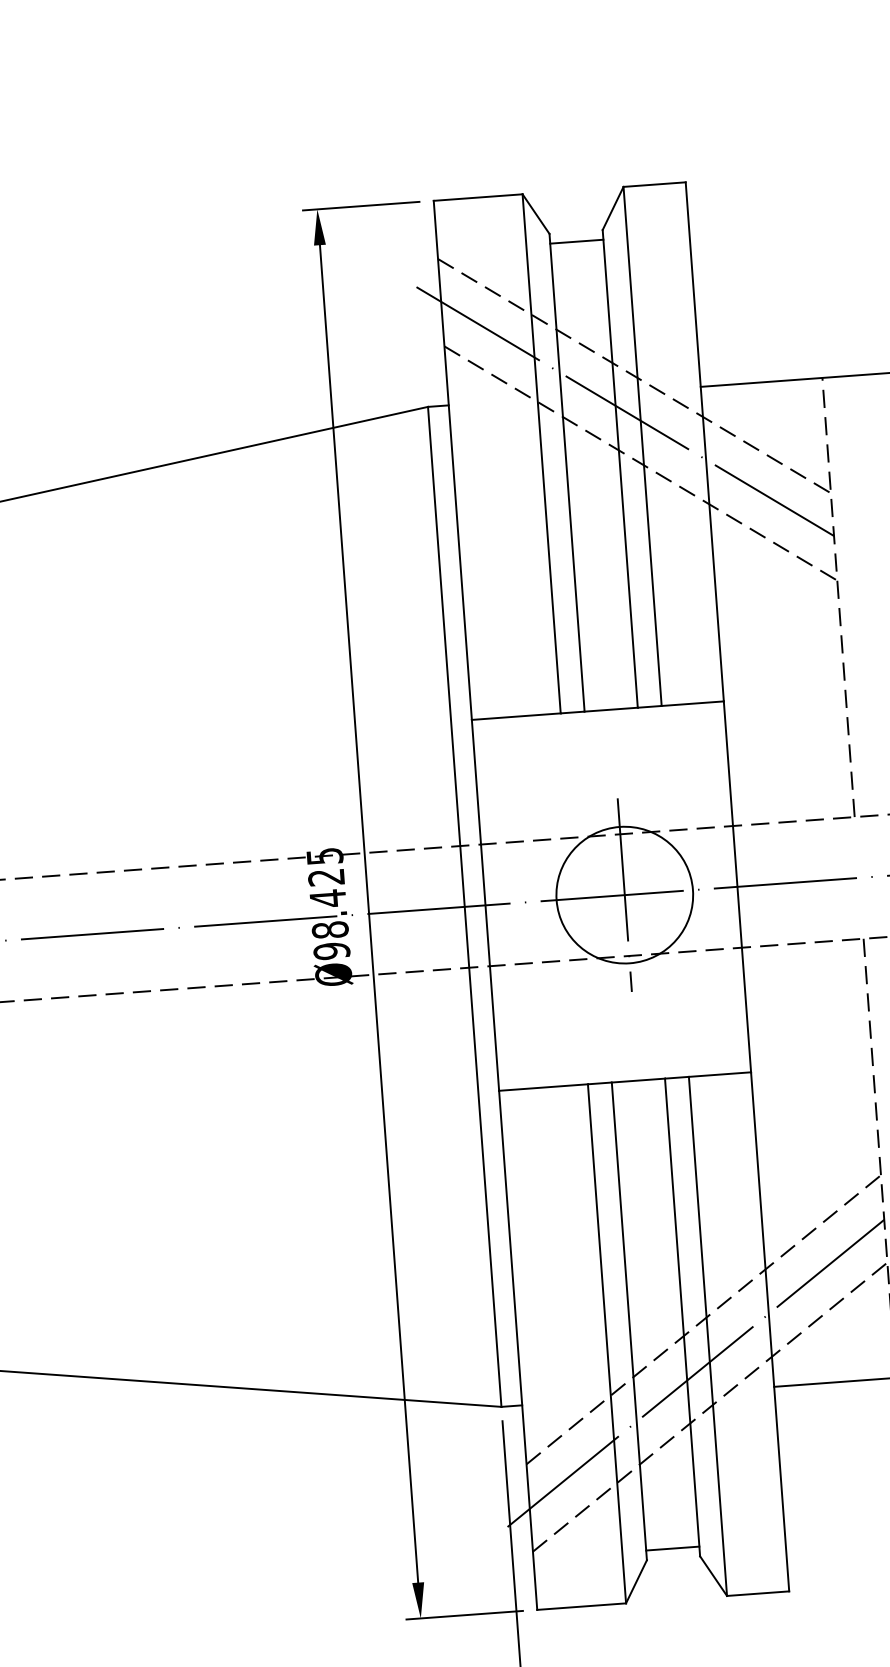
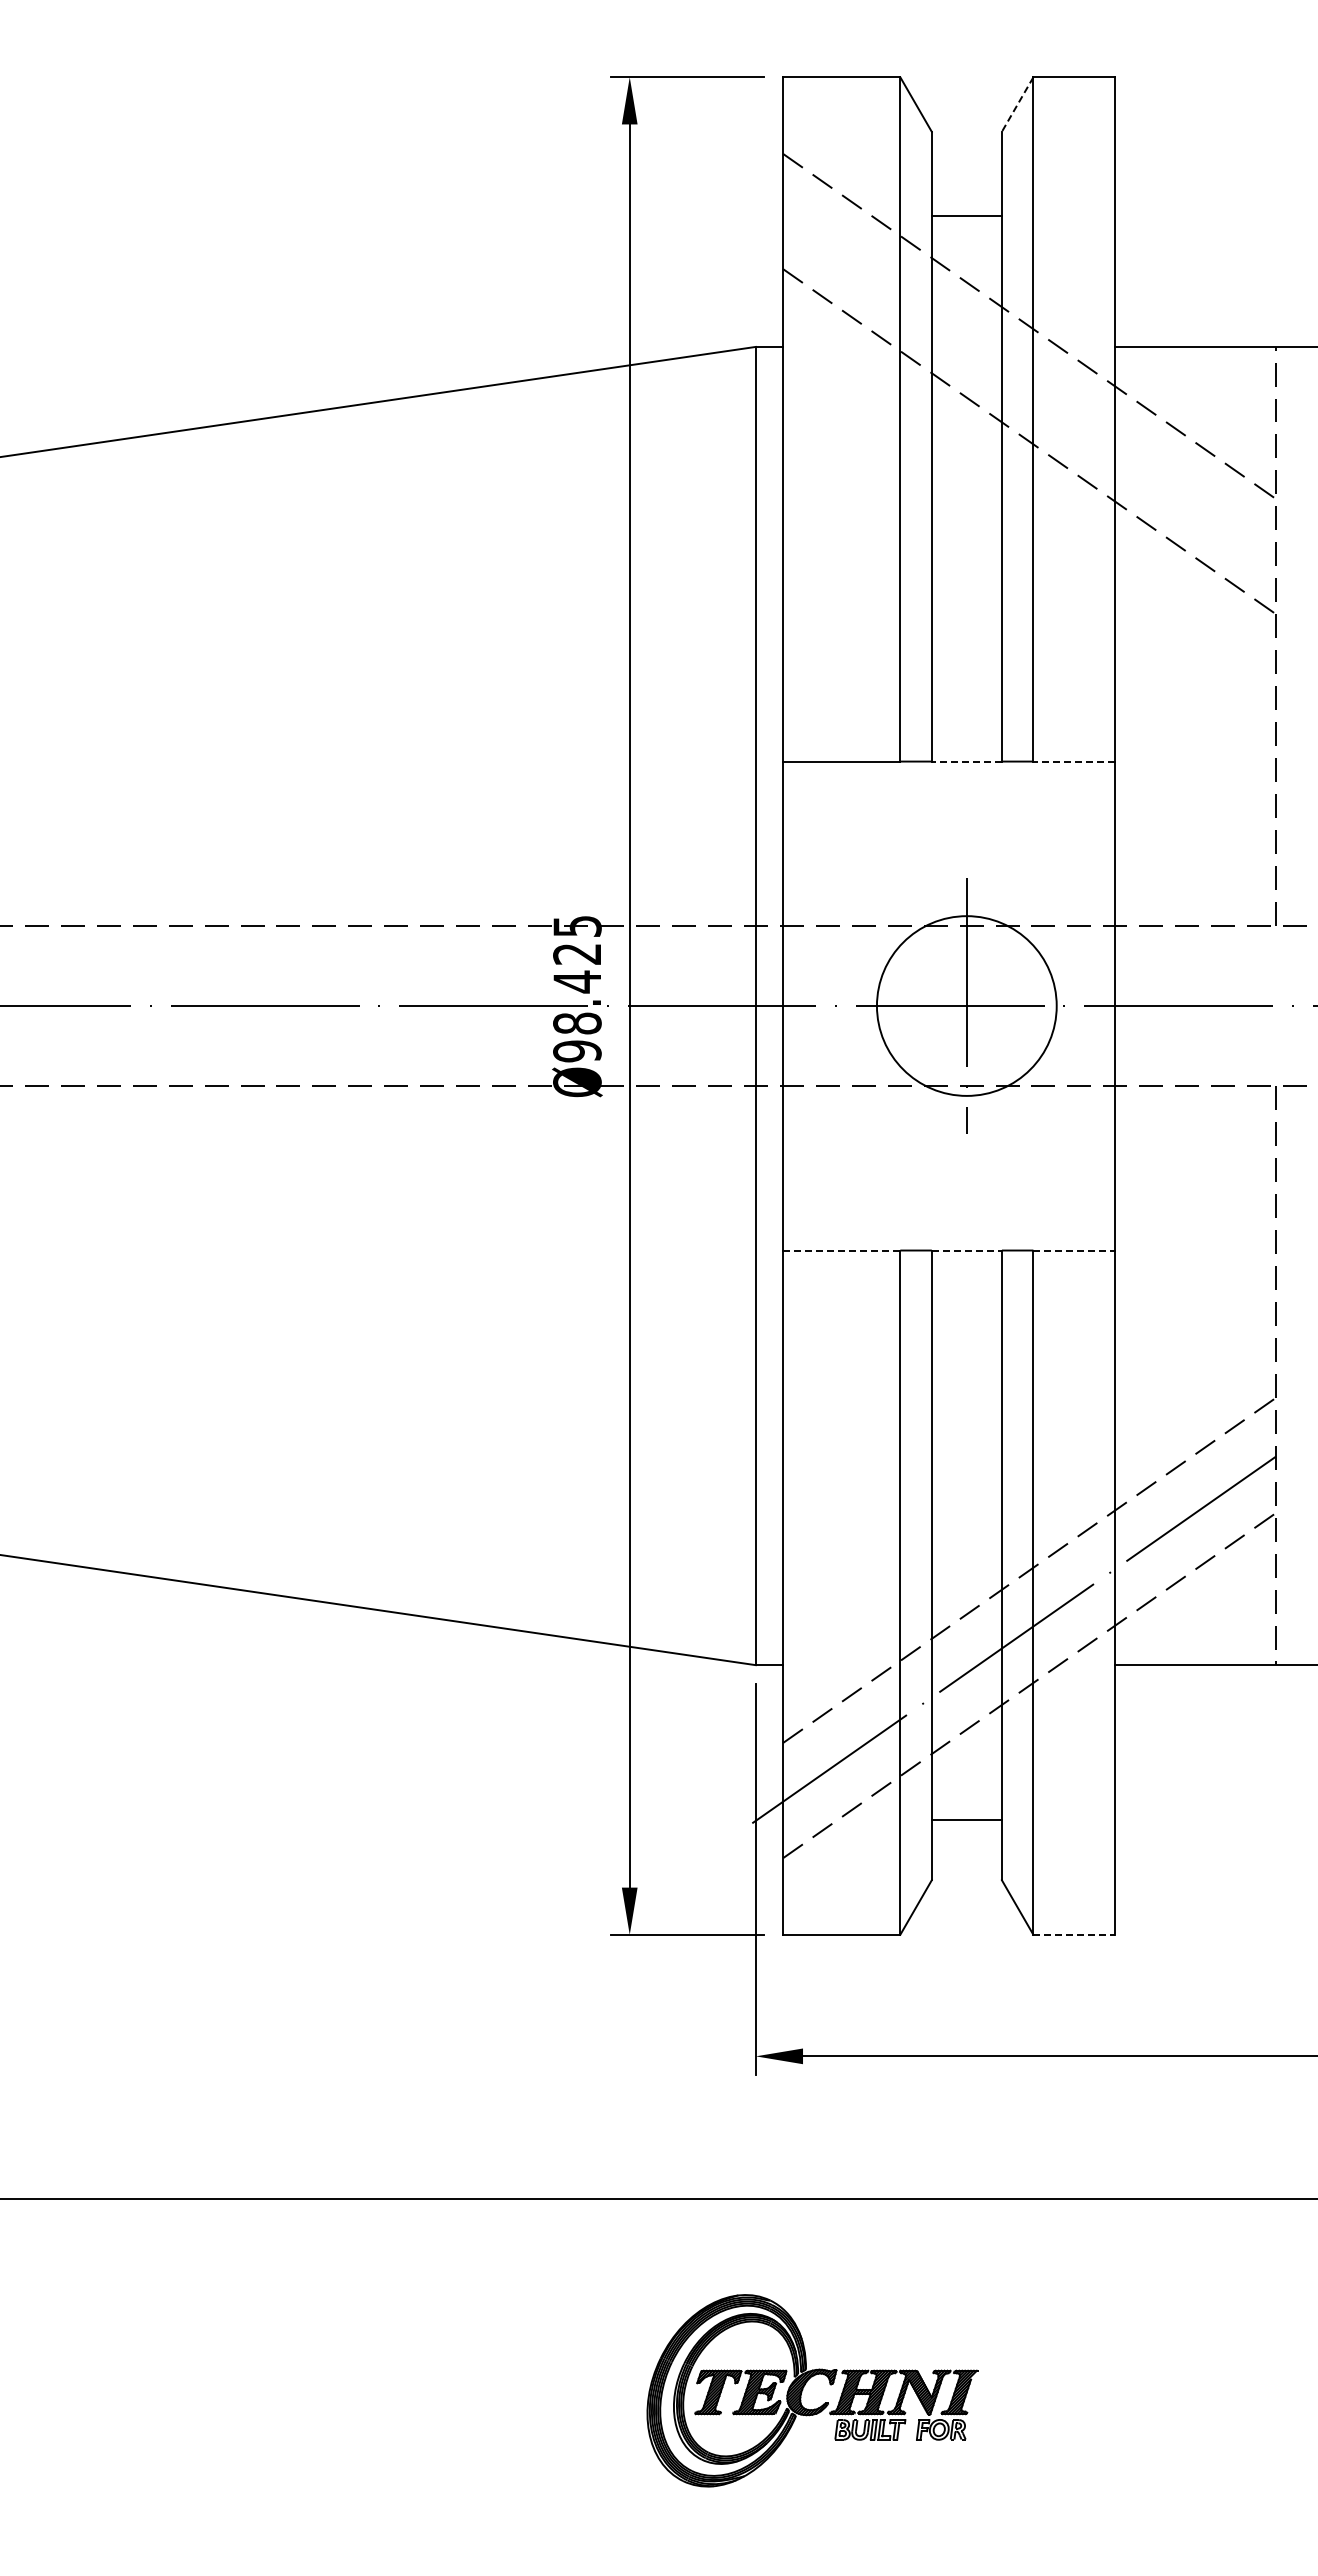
line: (612, 208) -> (1017, 104), solid -> dashed
line: (576, 241) -> (966, 215), moved
line: (624, 411) -> (1013, 371), removed
line: (692, 703) -> (1074, 761), solid -> dashed
line: (610, 709) -> (966, 761), solid -> dashed
line: (720, 1074) -> (1074, 1250), solid -> dashed
line: (638, 1080) -> (967, 1250), solid -> dashed
line: (543, 1087) -> (841, 1250), solid -> dashed
line: (672, 1548) -> (966, 1820), moved
line: (758, 1593) -> (1074, 1934), solid -> dashed

